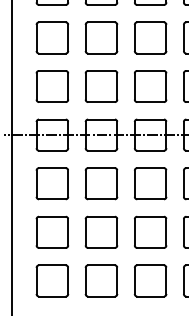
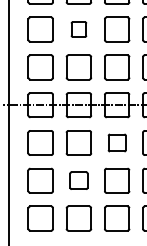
part: (100, 37) -> (78, 29), size x0.6
part: (151, 183) -> (117, 142), size x0.7
part: (100, 231) -> (78, 180), size x0.7

